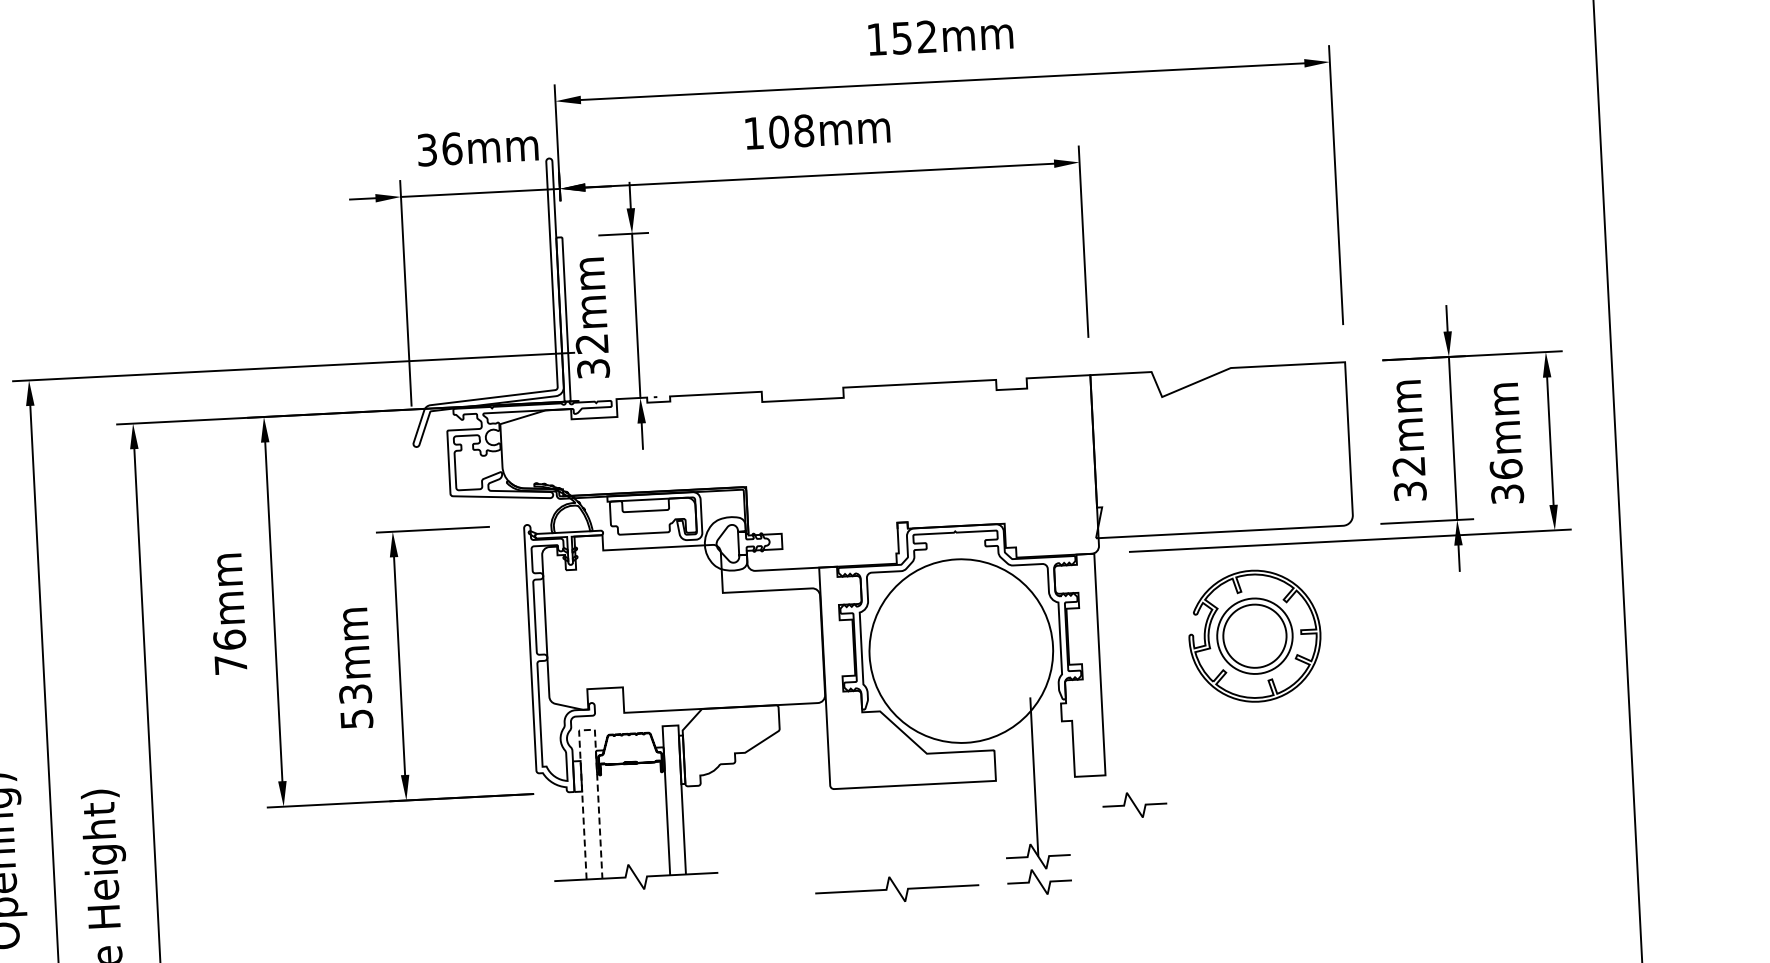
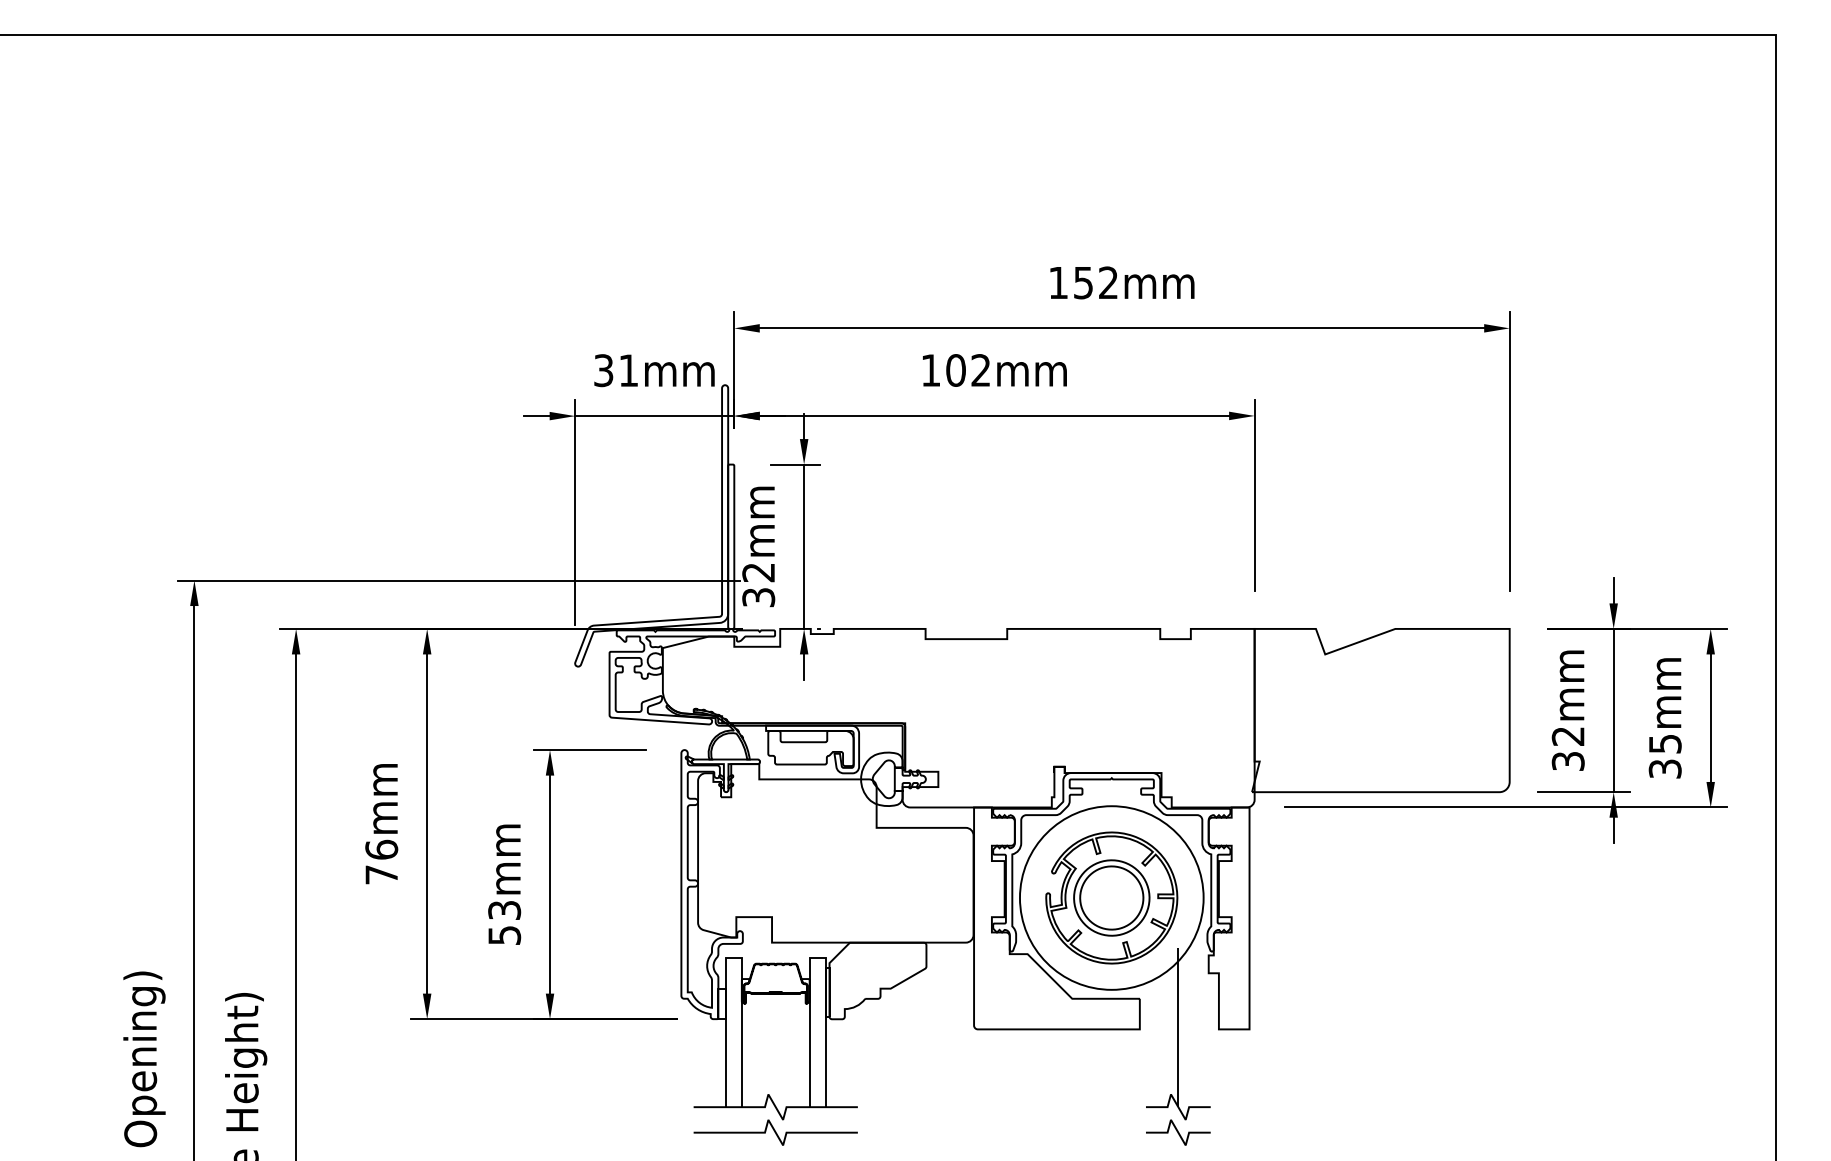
text: (803, 130) -> (980, 370), 108mm -> 102mm
text: (451, 148) -> (628, 370), 36mm -> 31mm
text: (1505, 468) -> (1664, 743), 36mm -> 35mm
part: (1254, 635) -> (1111, 897), moved
line: (586, 729) -> (733, 957), dashed -> solid
curve: (1135, 804) -> (1277, 1060), removed
curve: (896, 889) -> (775, 1132), moved

